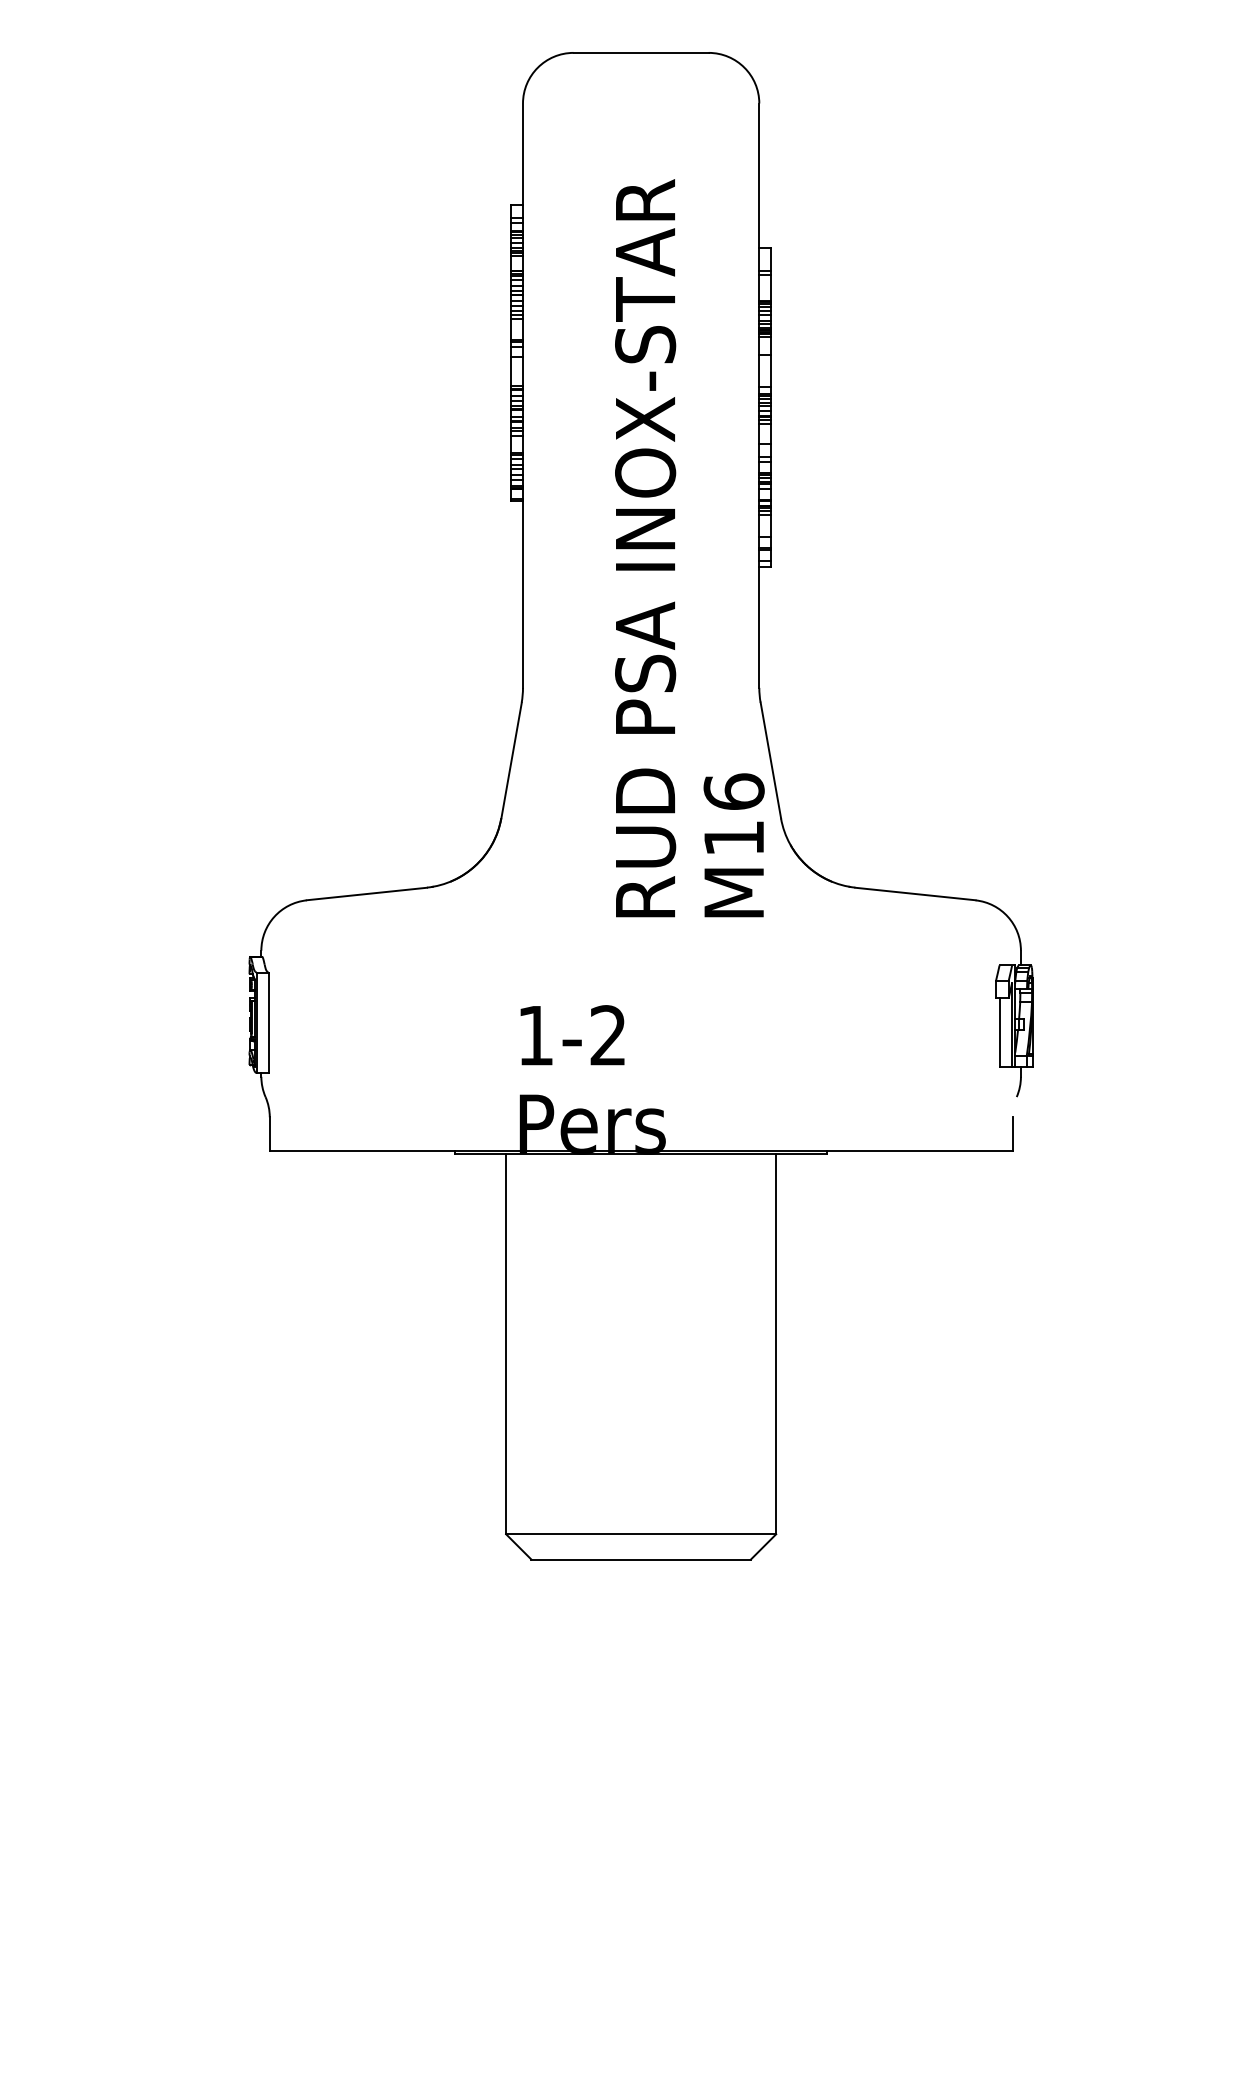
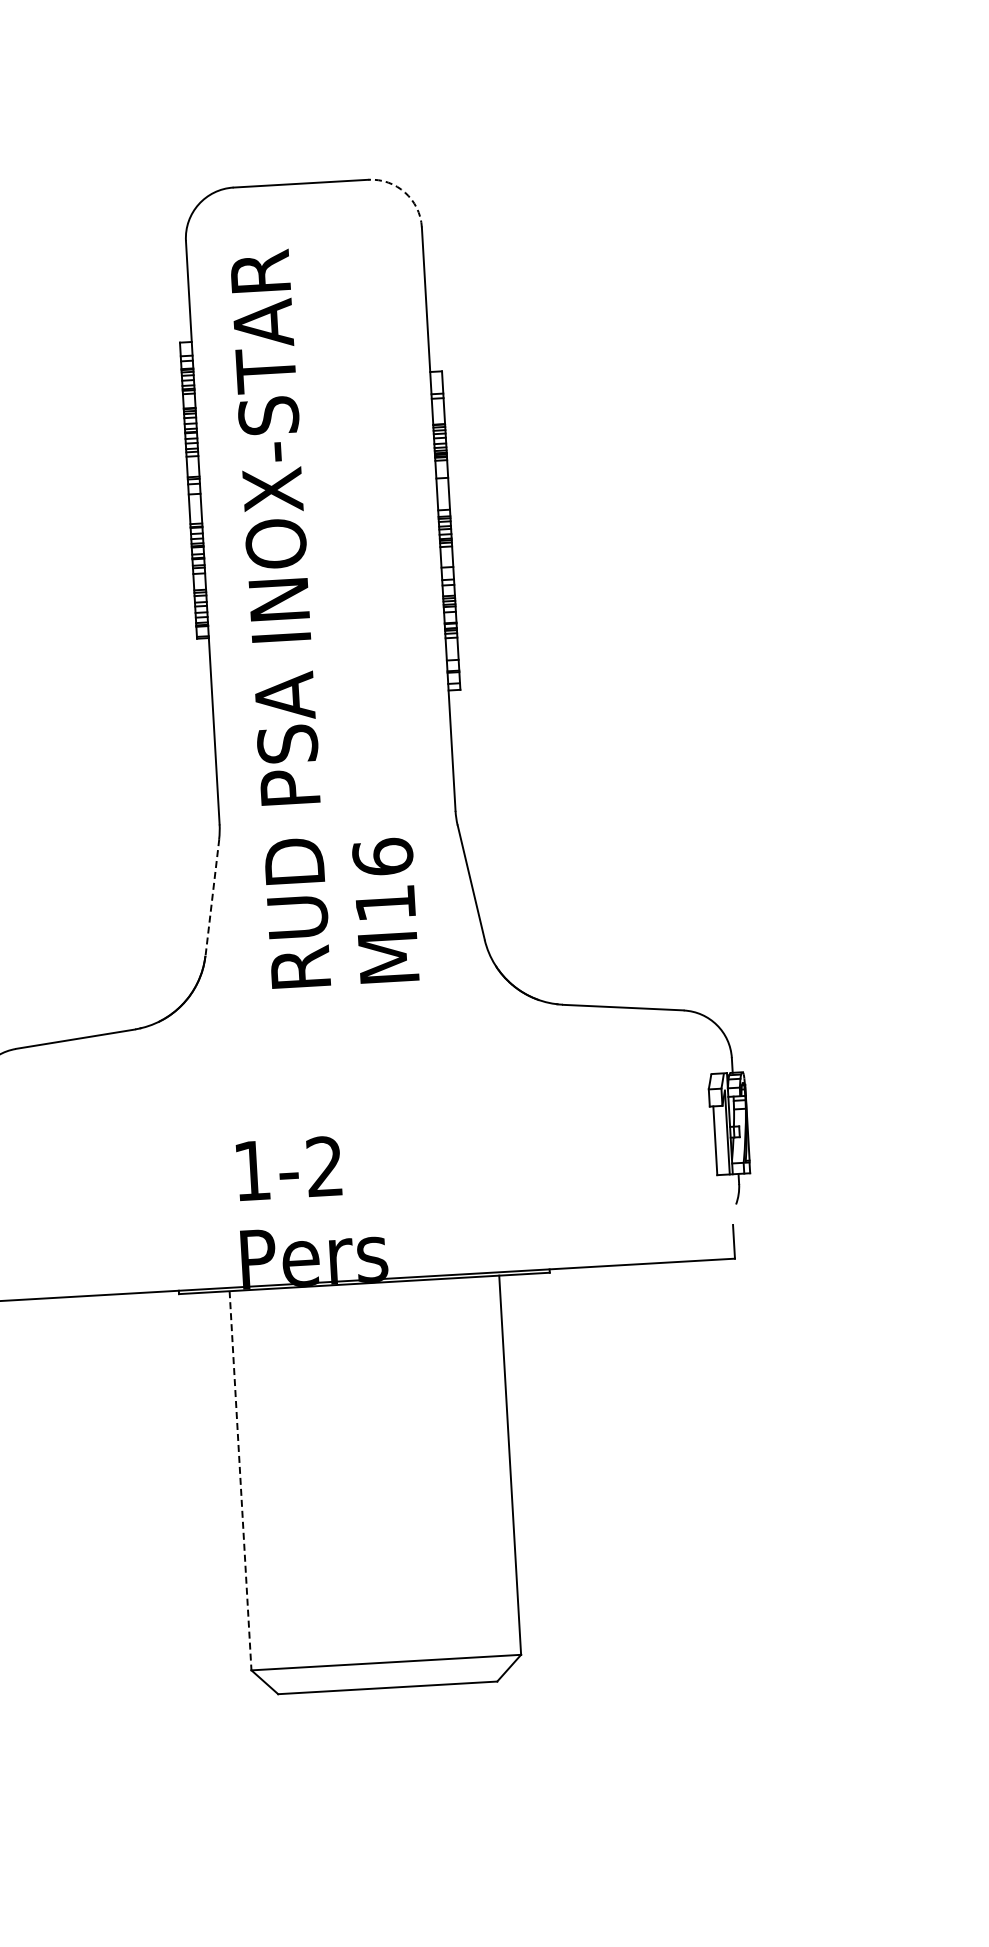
arc: (744, 67) -> (405, 192), solid -> dashed
text: (689, 548) -> (324, 616), moved
line: (511, 760) -> (212, 897), solid -> dashed
line: (506, 1344) -> (240, 1480), solid -> dashed

